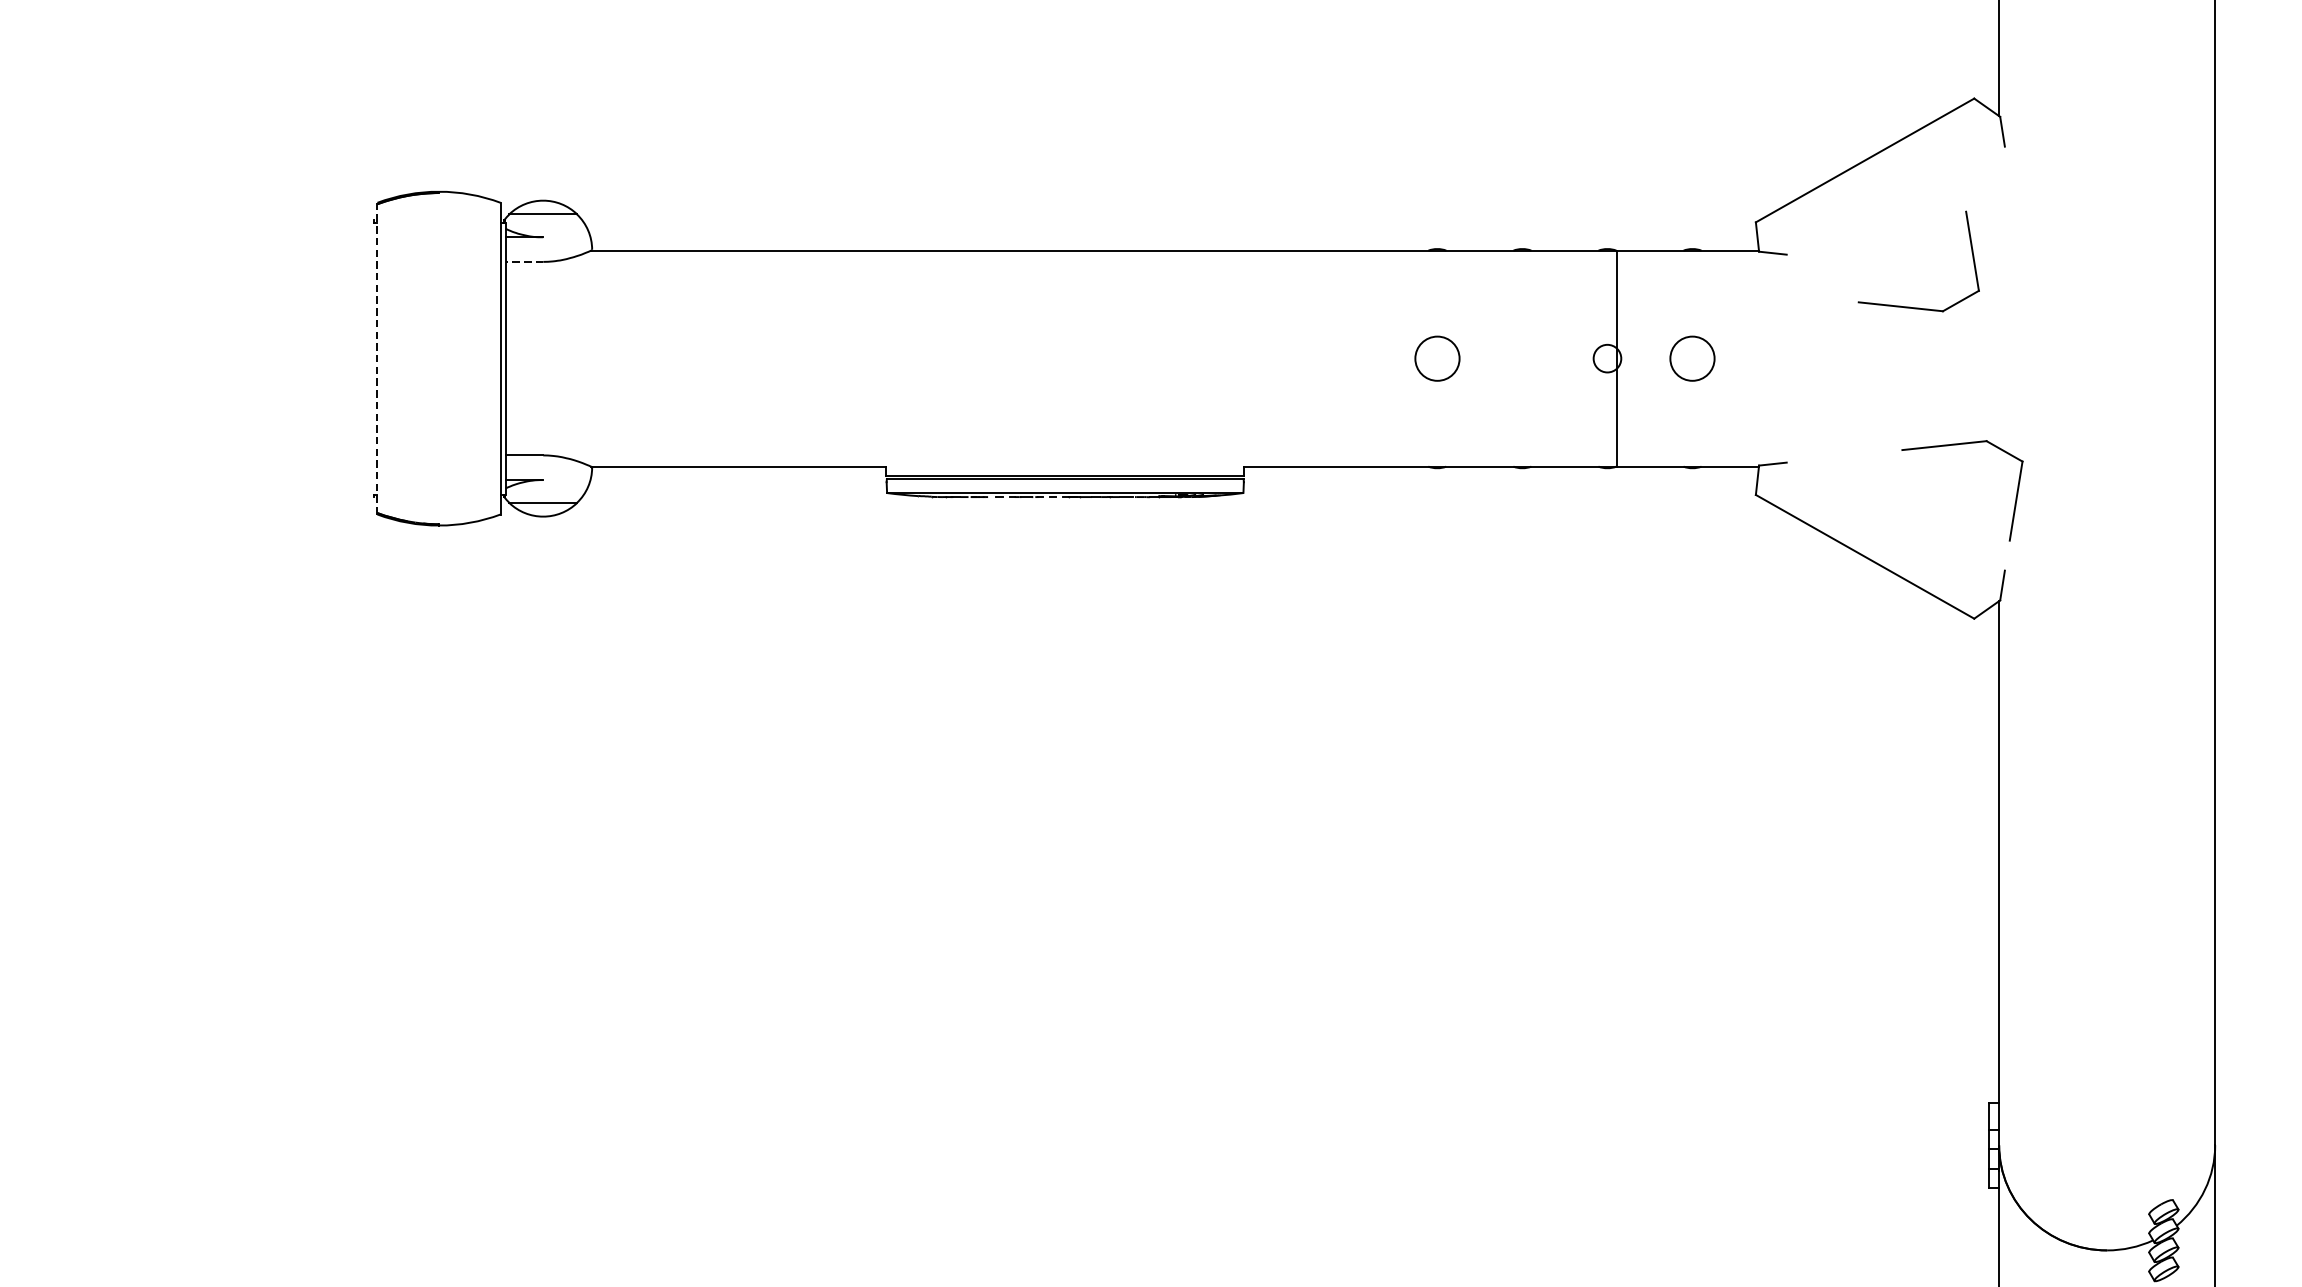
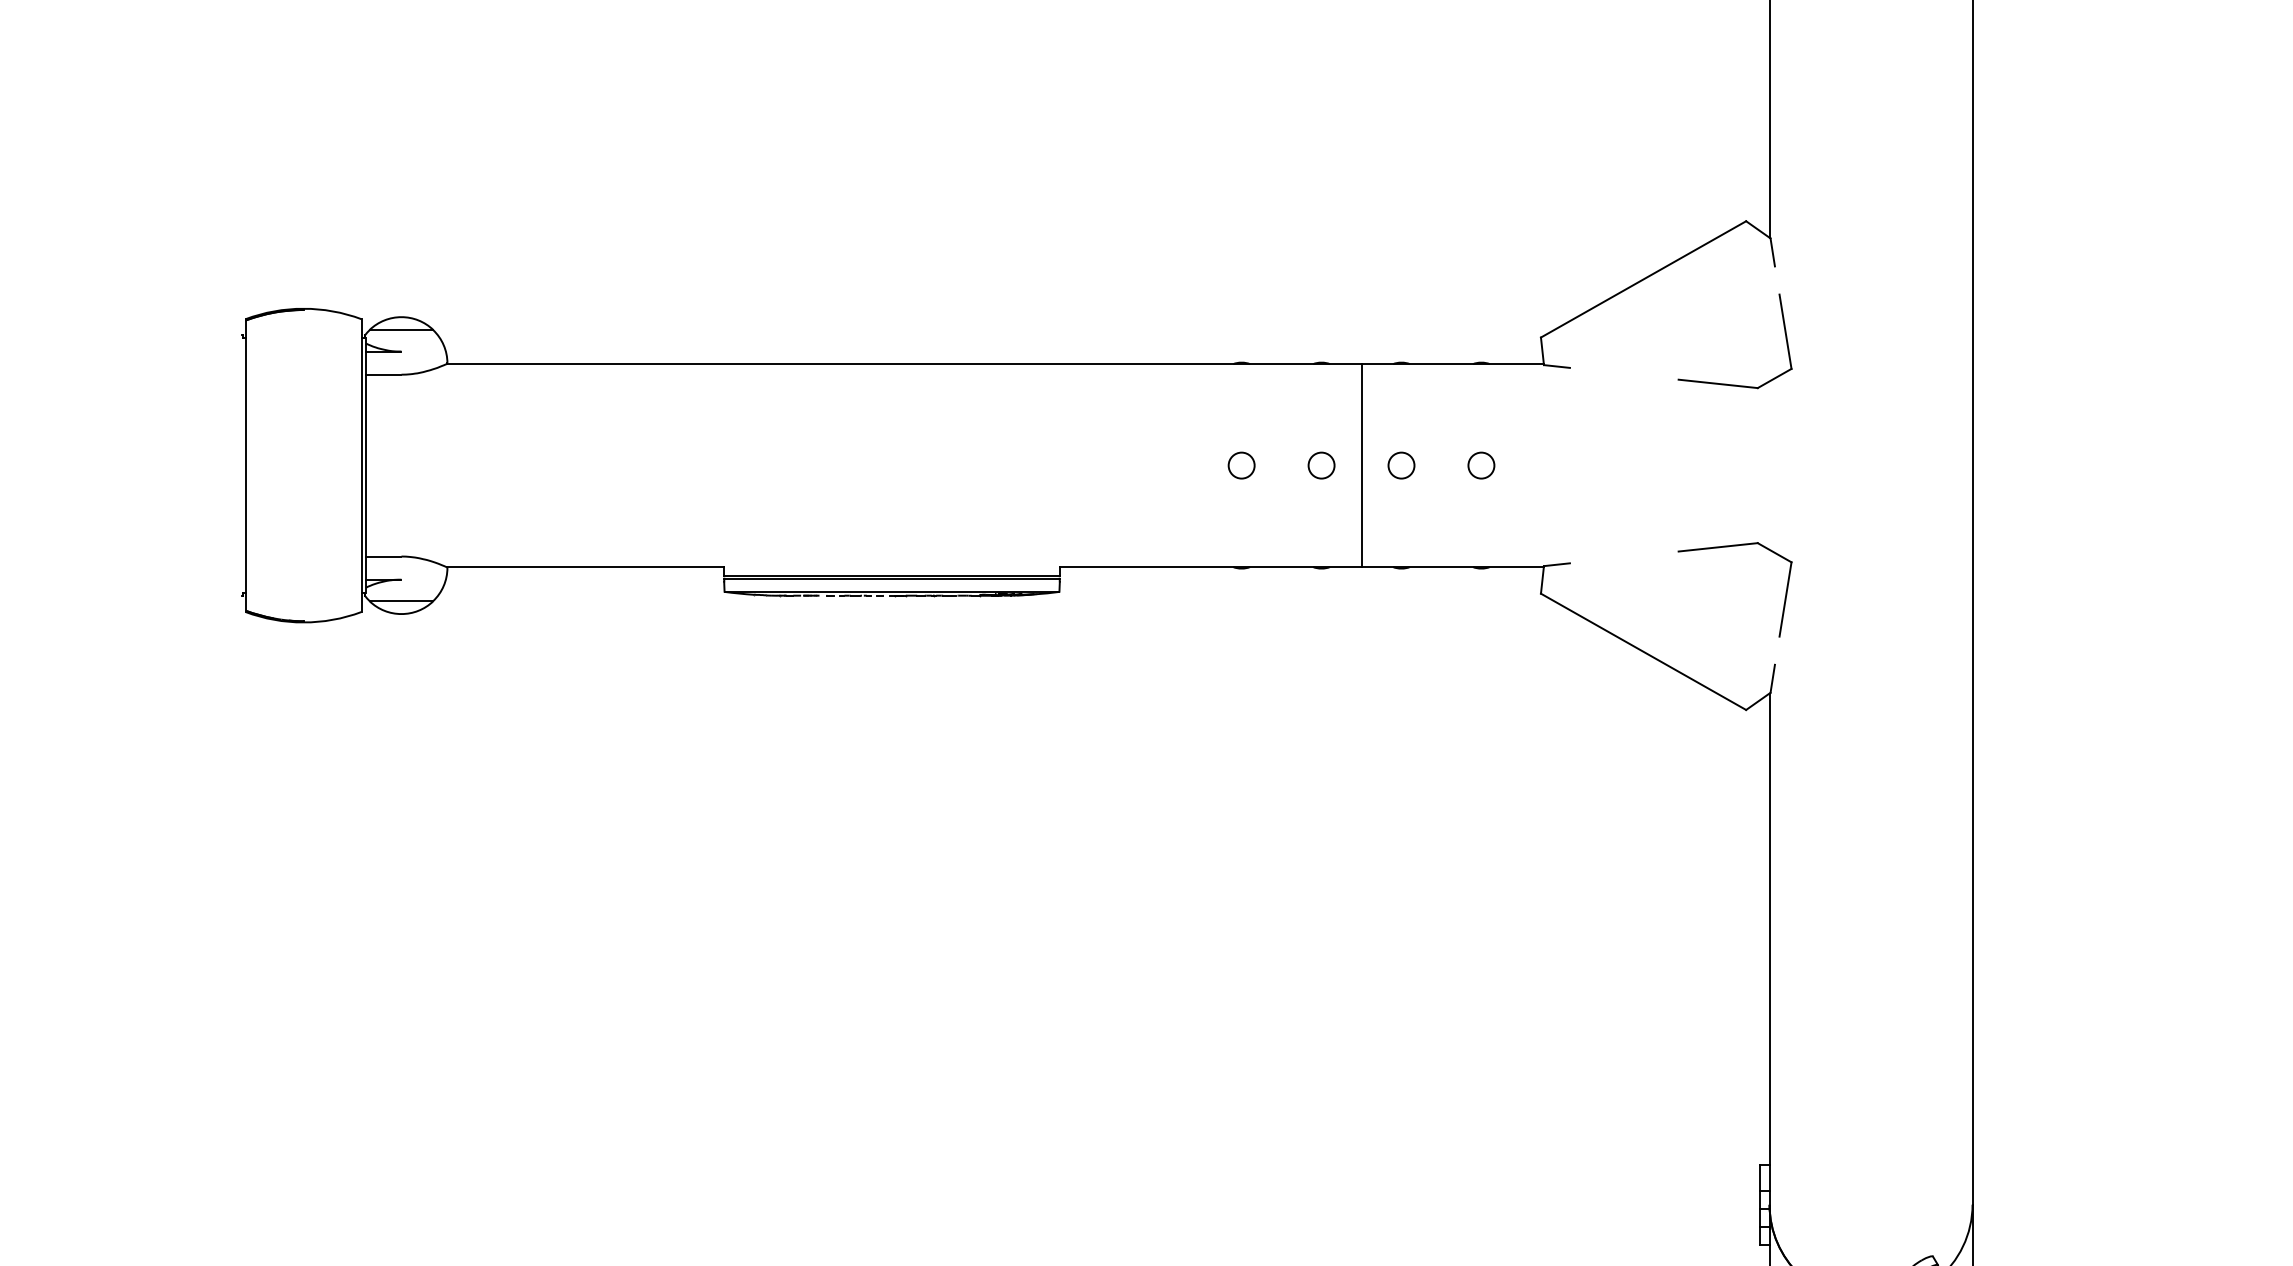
line: (524, 261) -> (383, 374), dashed -> solid
part: (1909, 306) -> (1726, 383), moved
circle: (1437, 358) -> (1241, 465), size x0.62
circle: (1522, 358) -> (1321, 465), added
line: (1617, 358) -> (1361, 465), moved
circle: (1692, 358) -> (1481, 465), size x0.62
line: (377, 359) -> (245, 466), dashed -> solid

